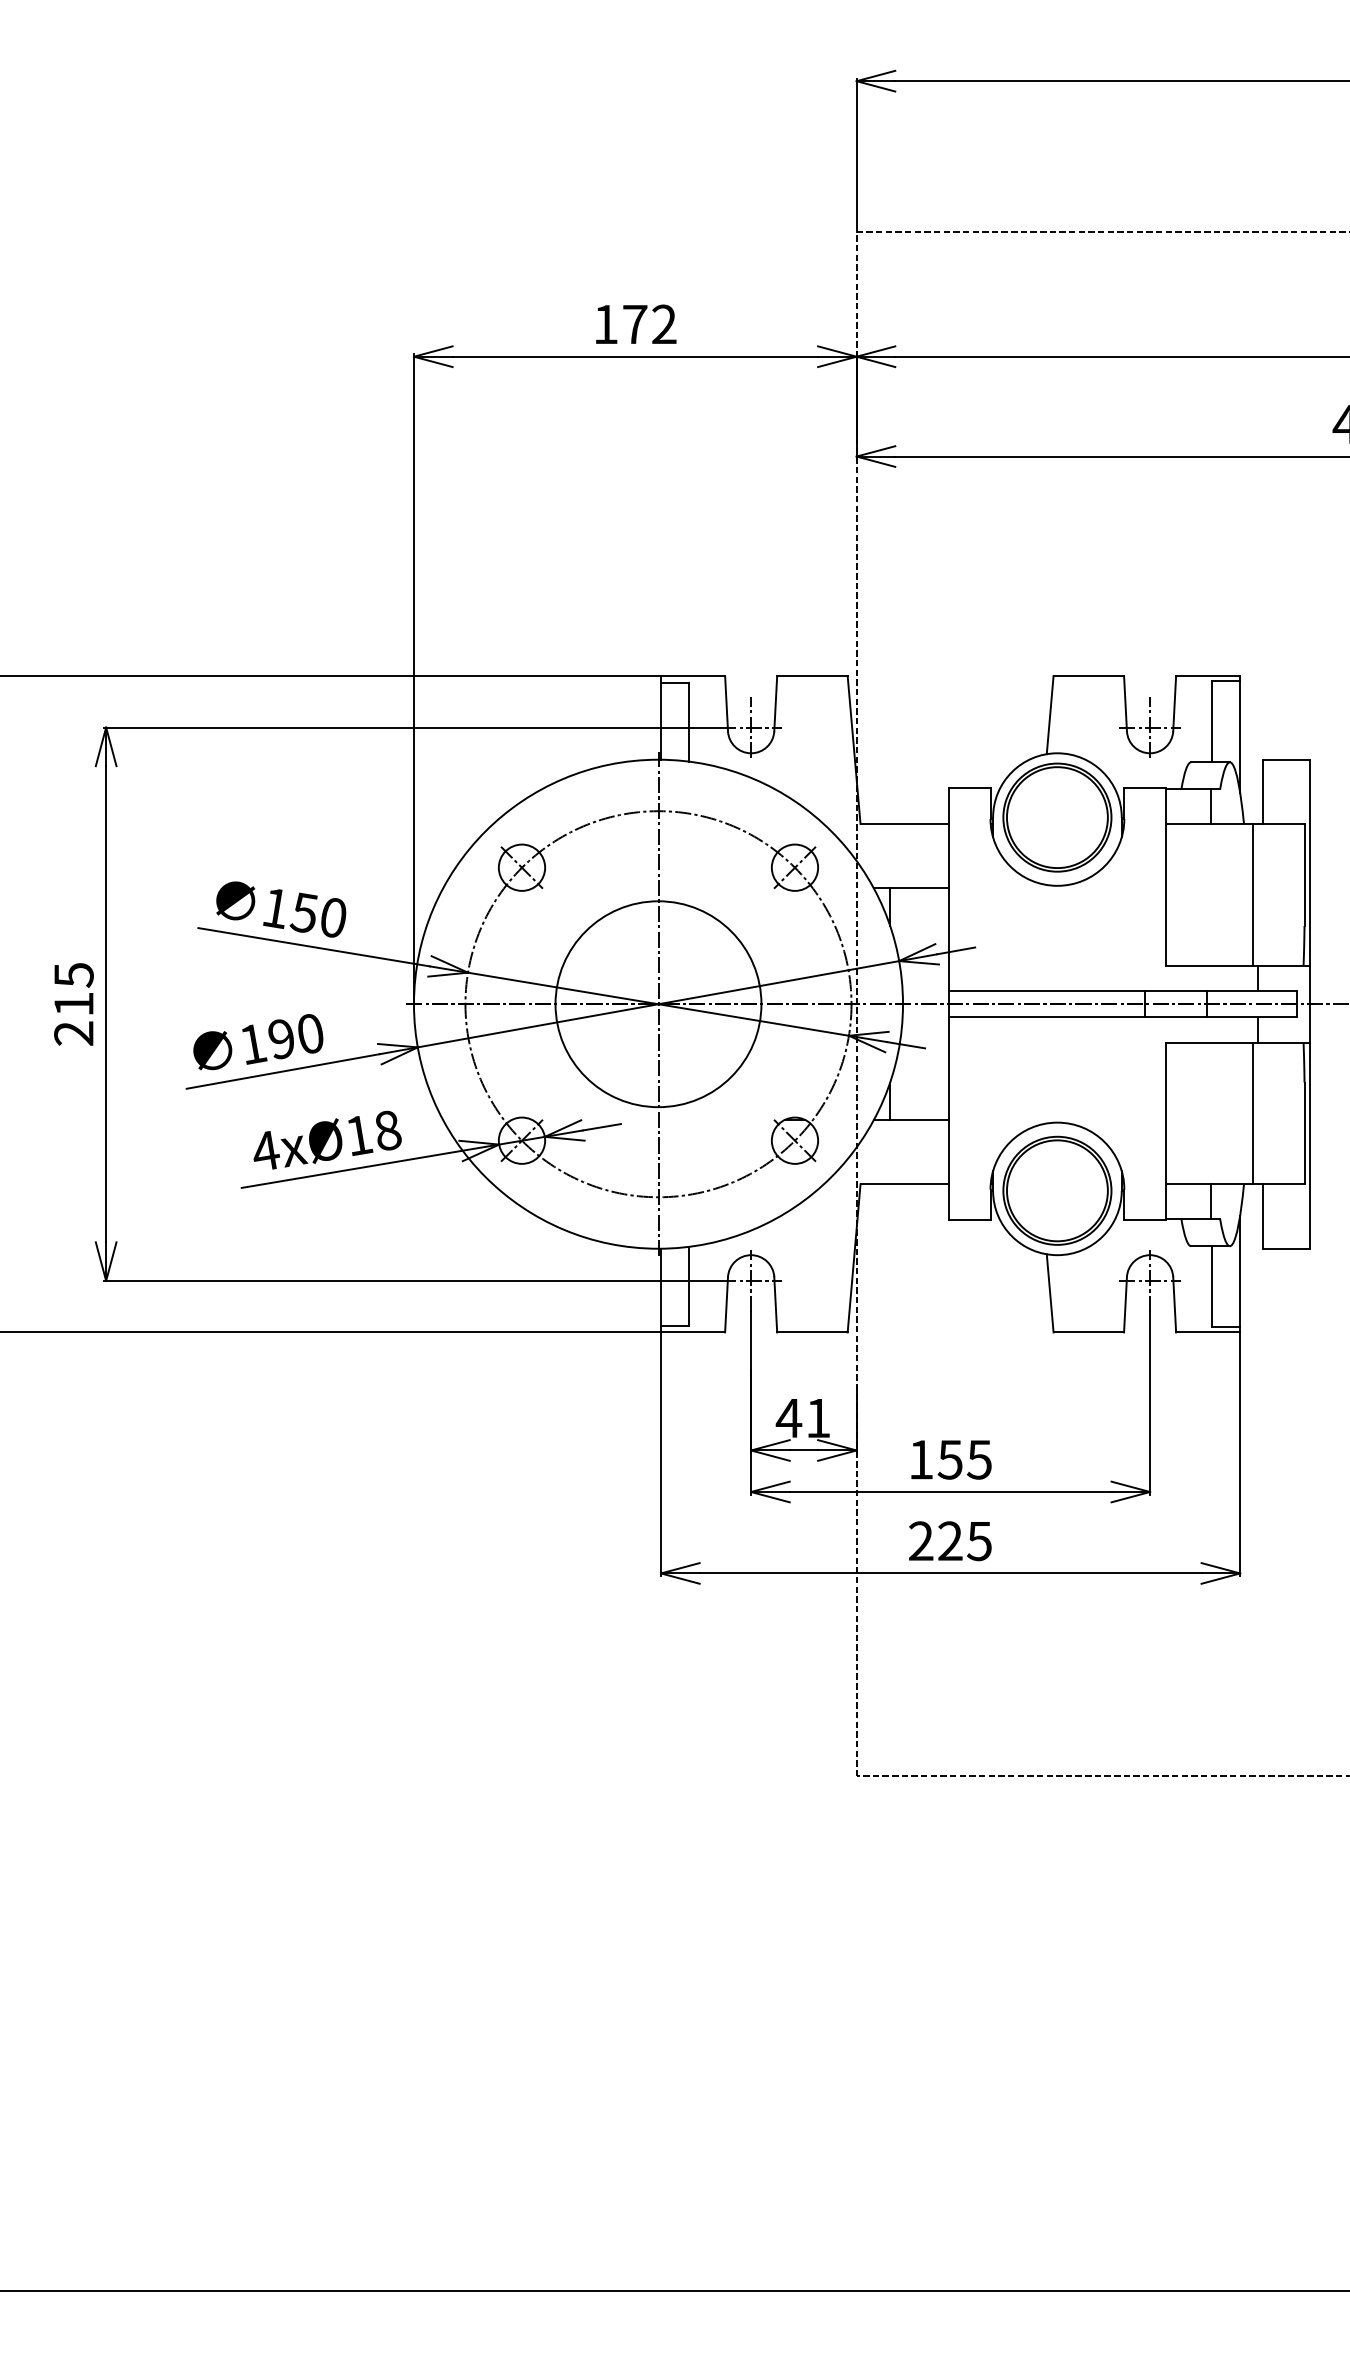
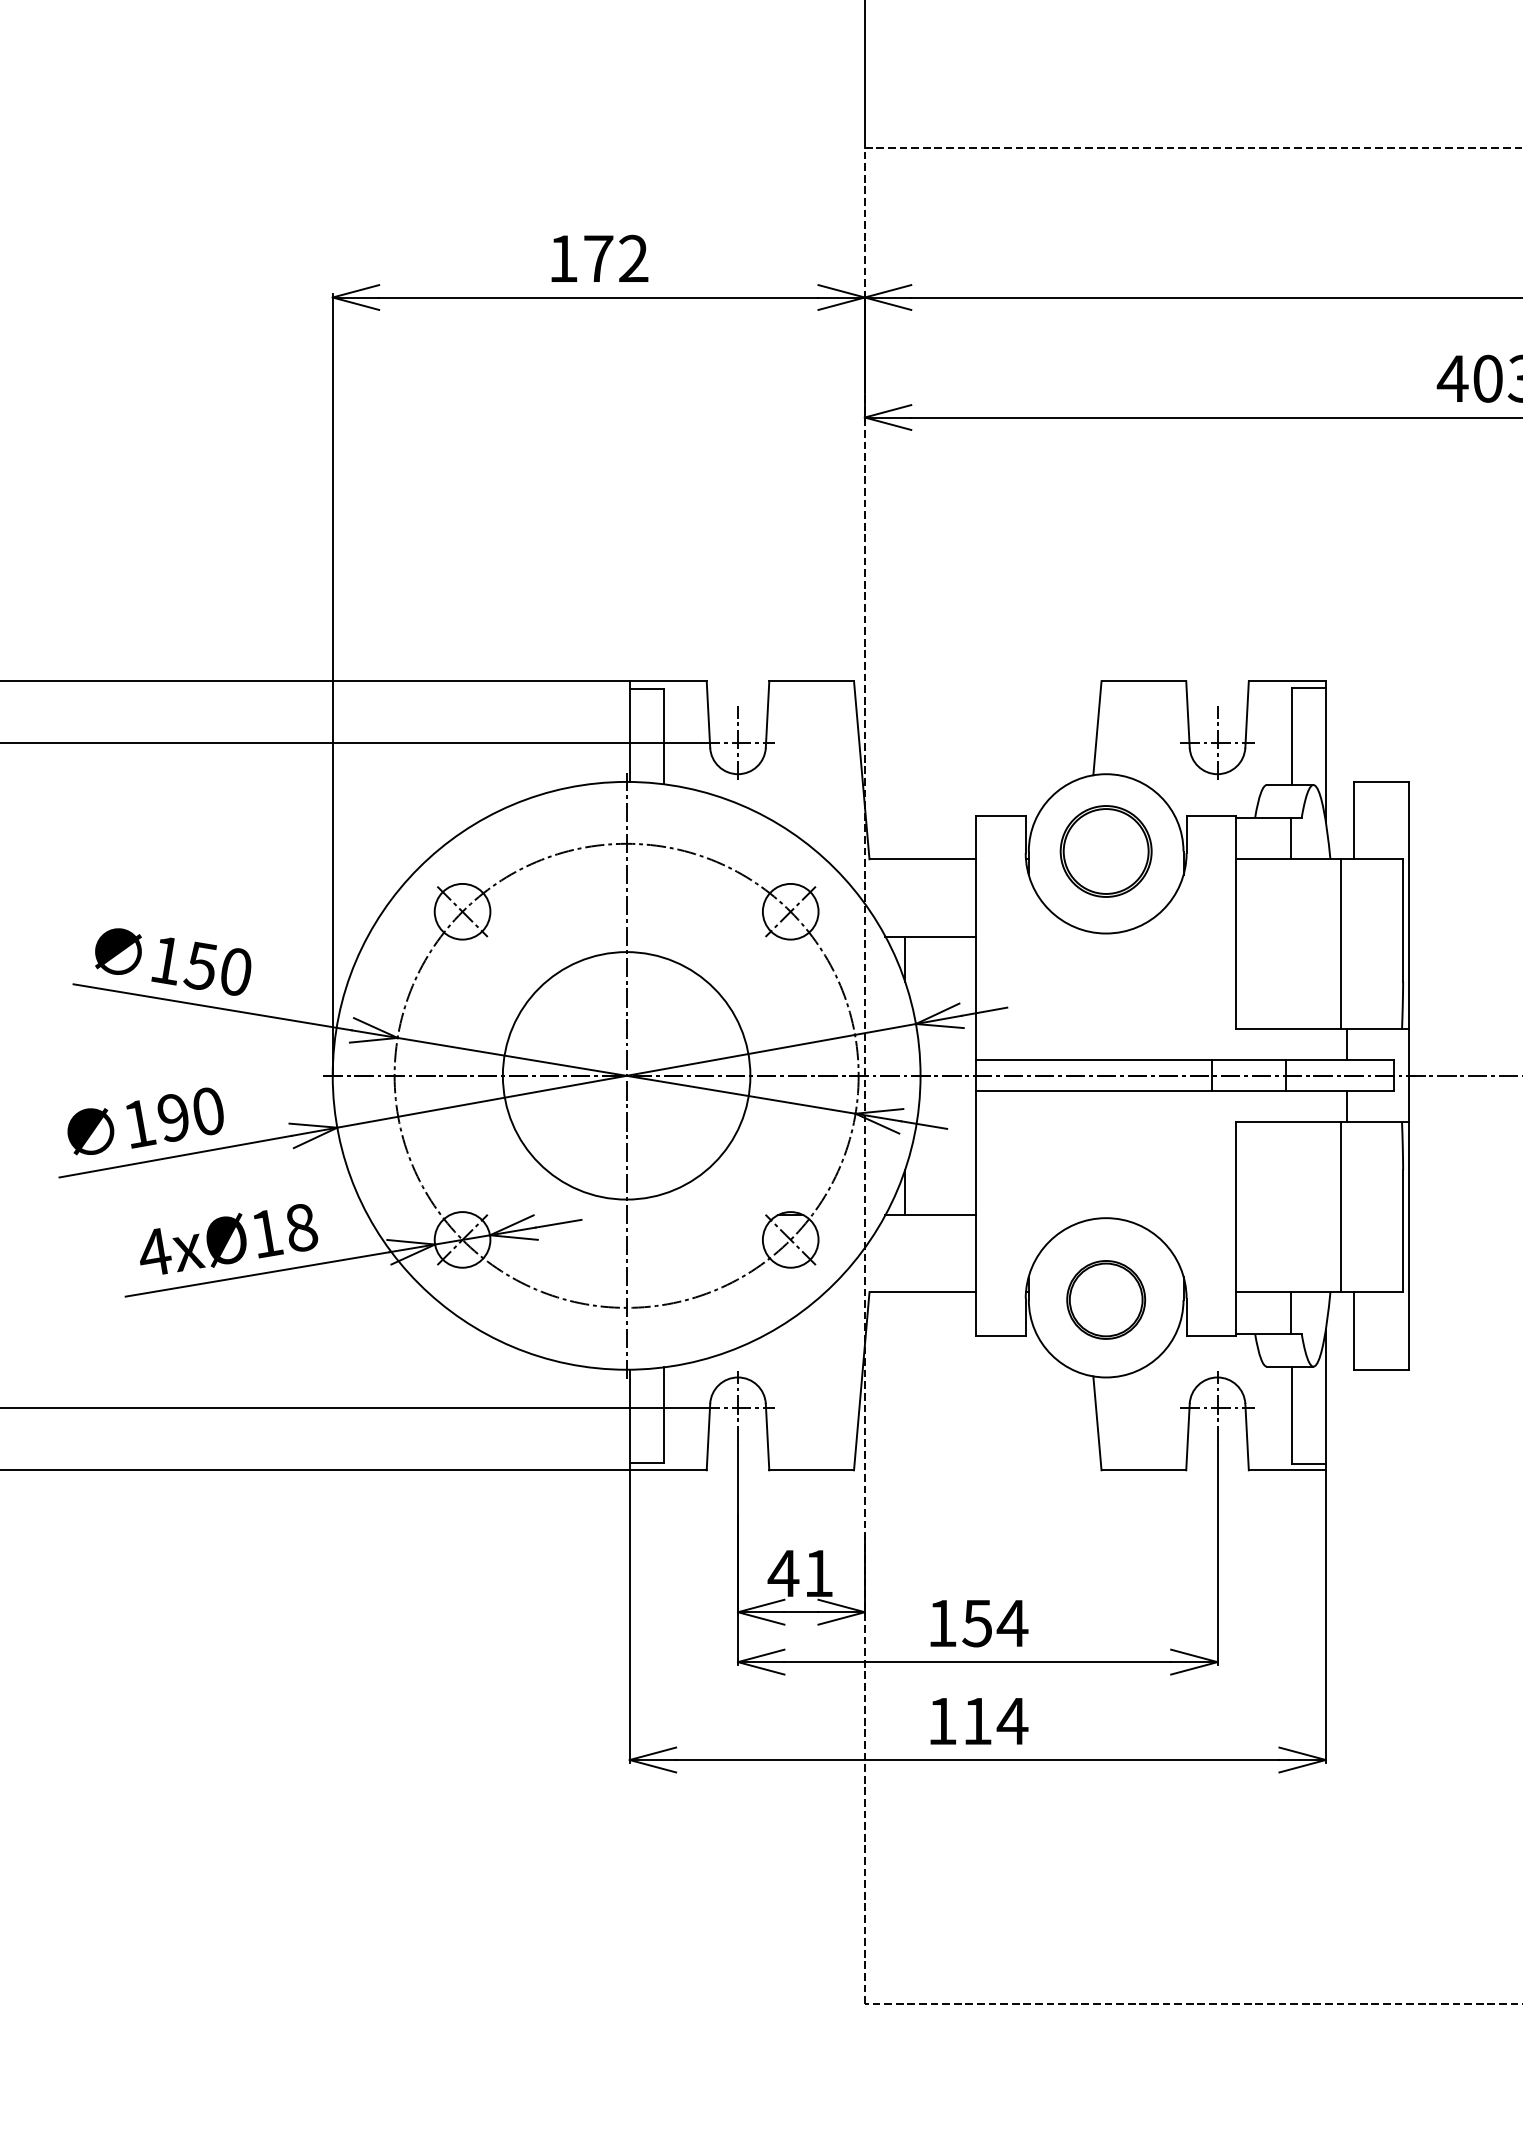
part: (1057, 817) -> (1106, 851), size x0.7
part: (1057, 1190) -> (1106, 1299), size x0.6
text: (979, 1459) -> (1012, 1623), 155 -> 154
text: (950, 1541) -> (977, 1721), 225 -> 114

